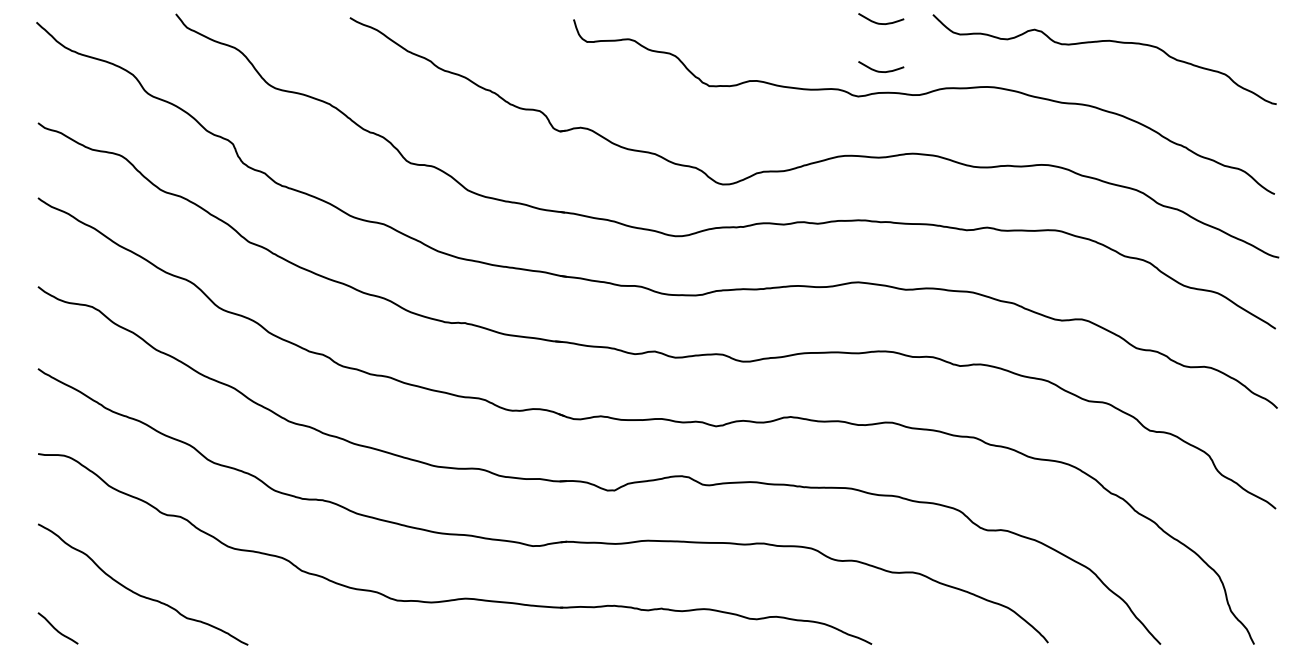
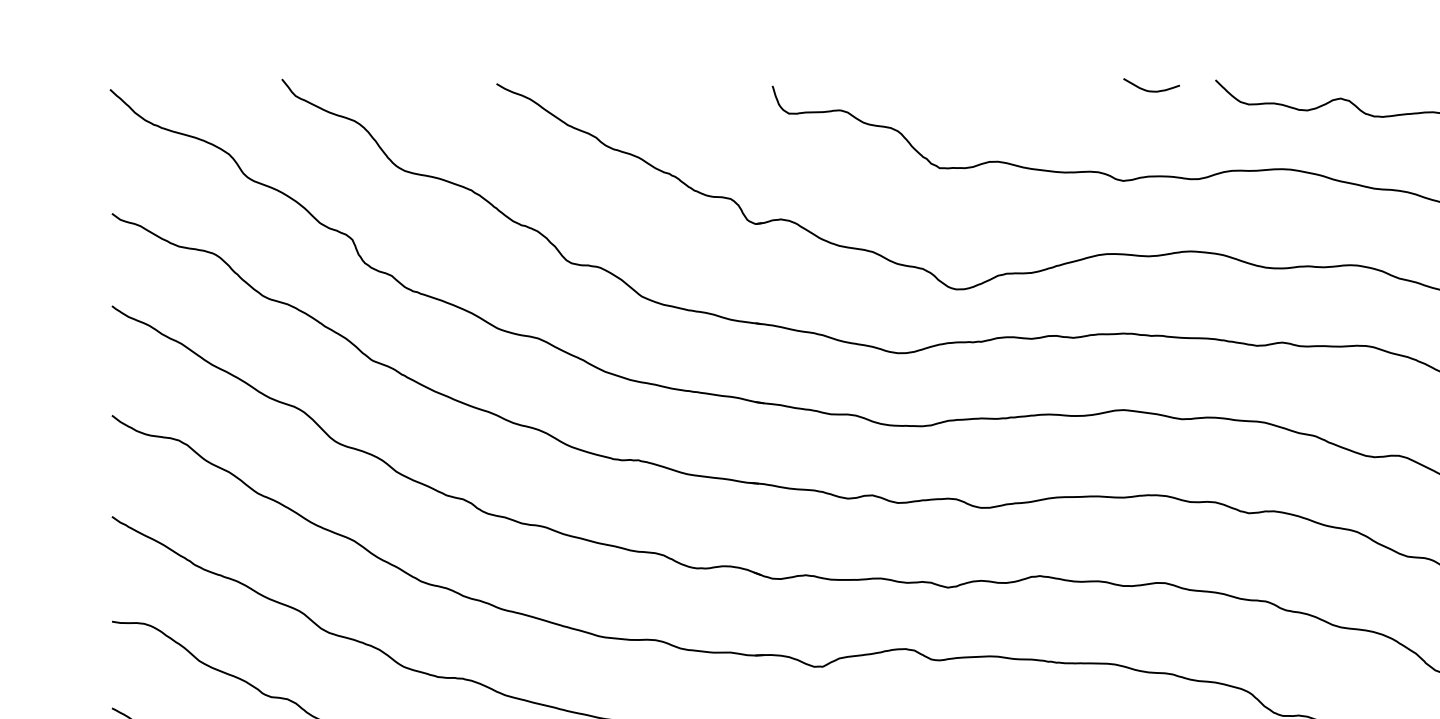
curve: (879, 70) -> (1149, 148), removed

